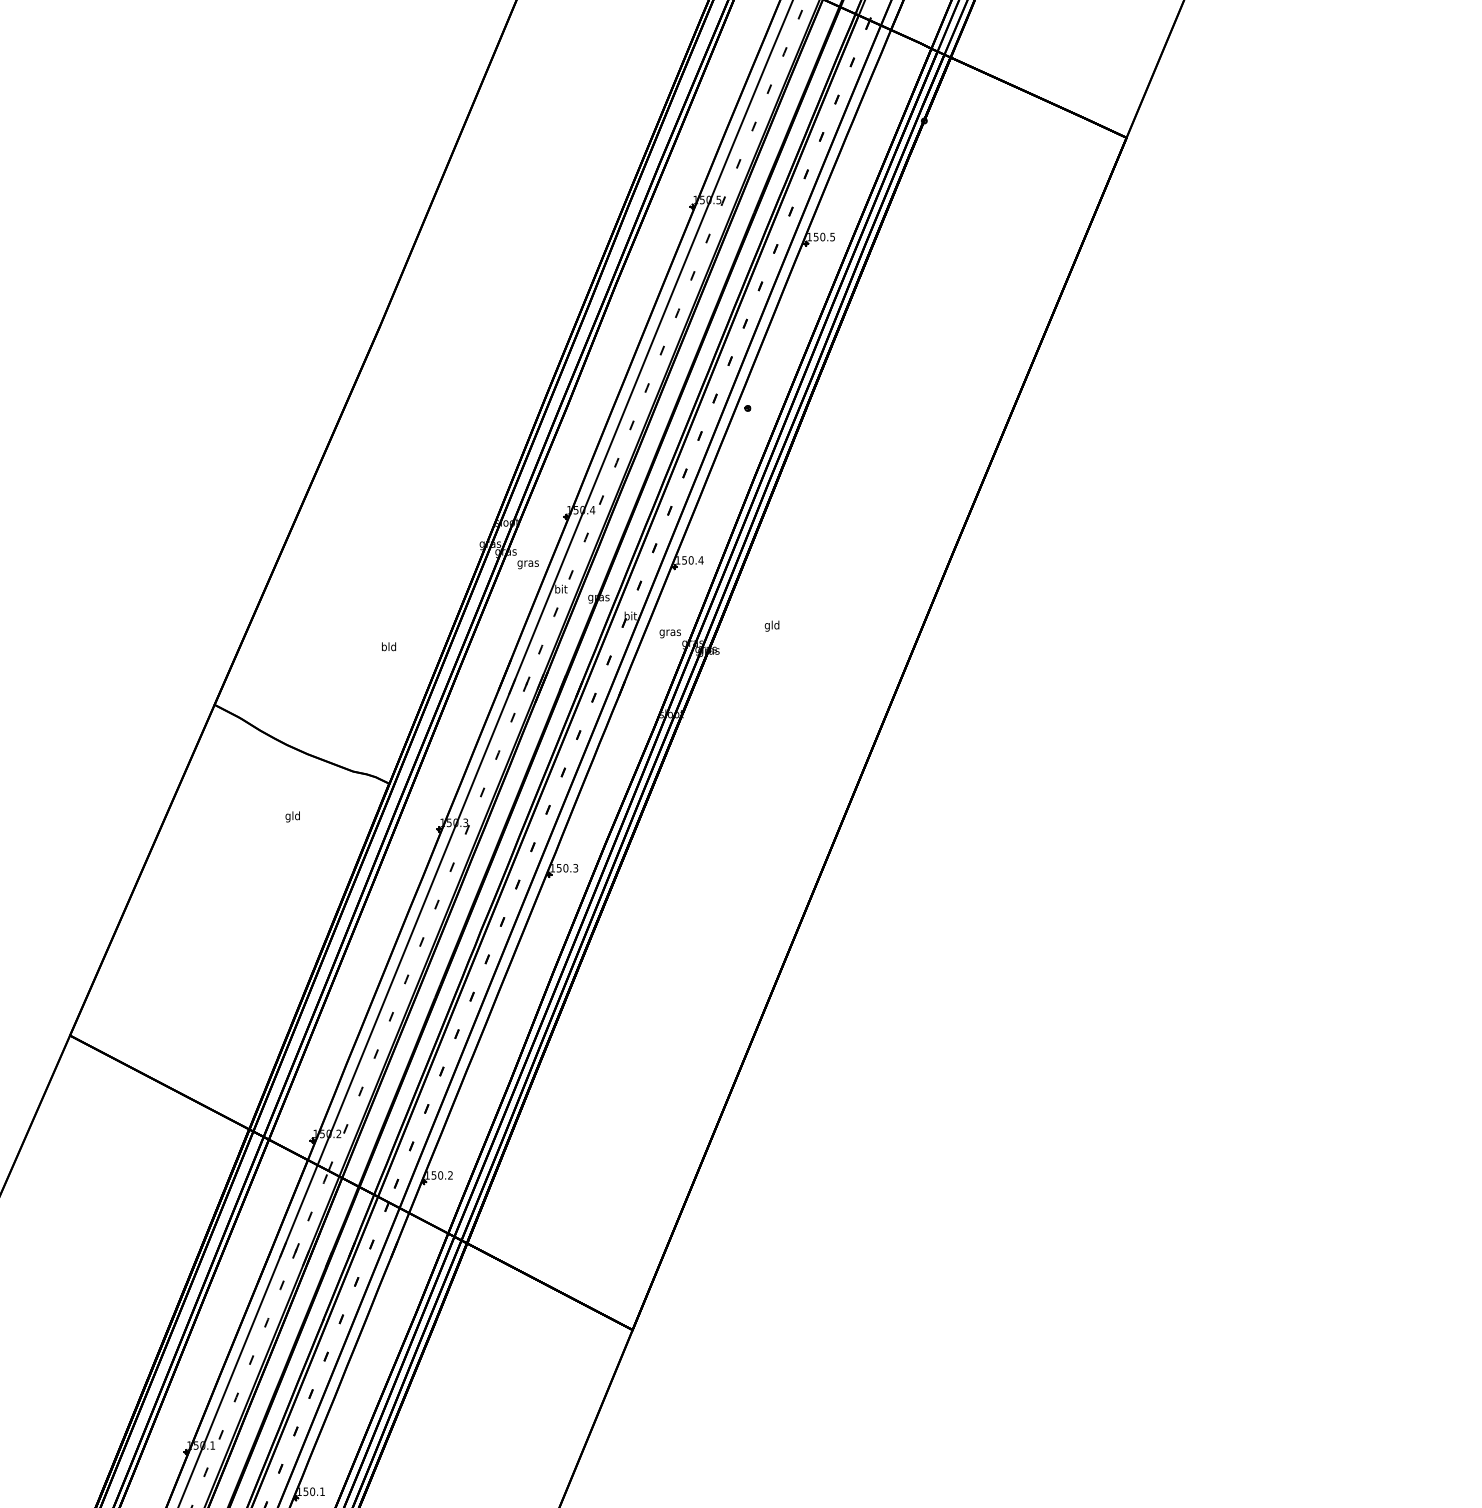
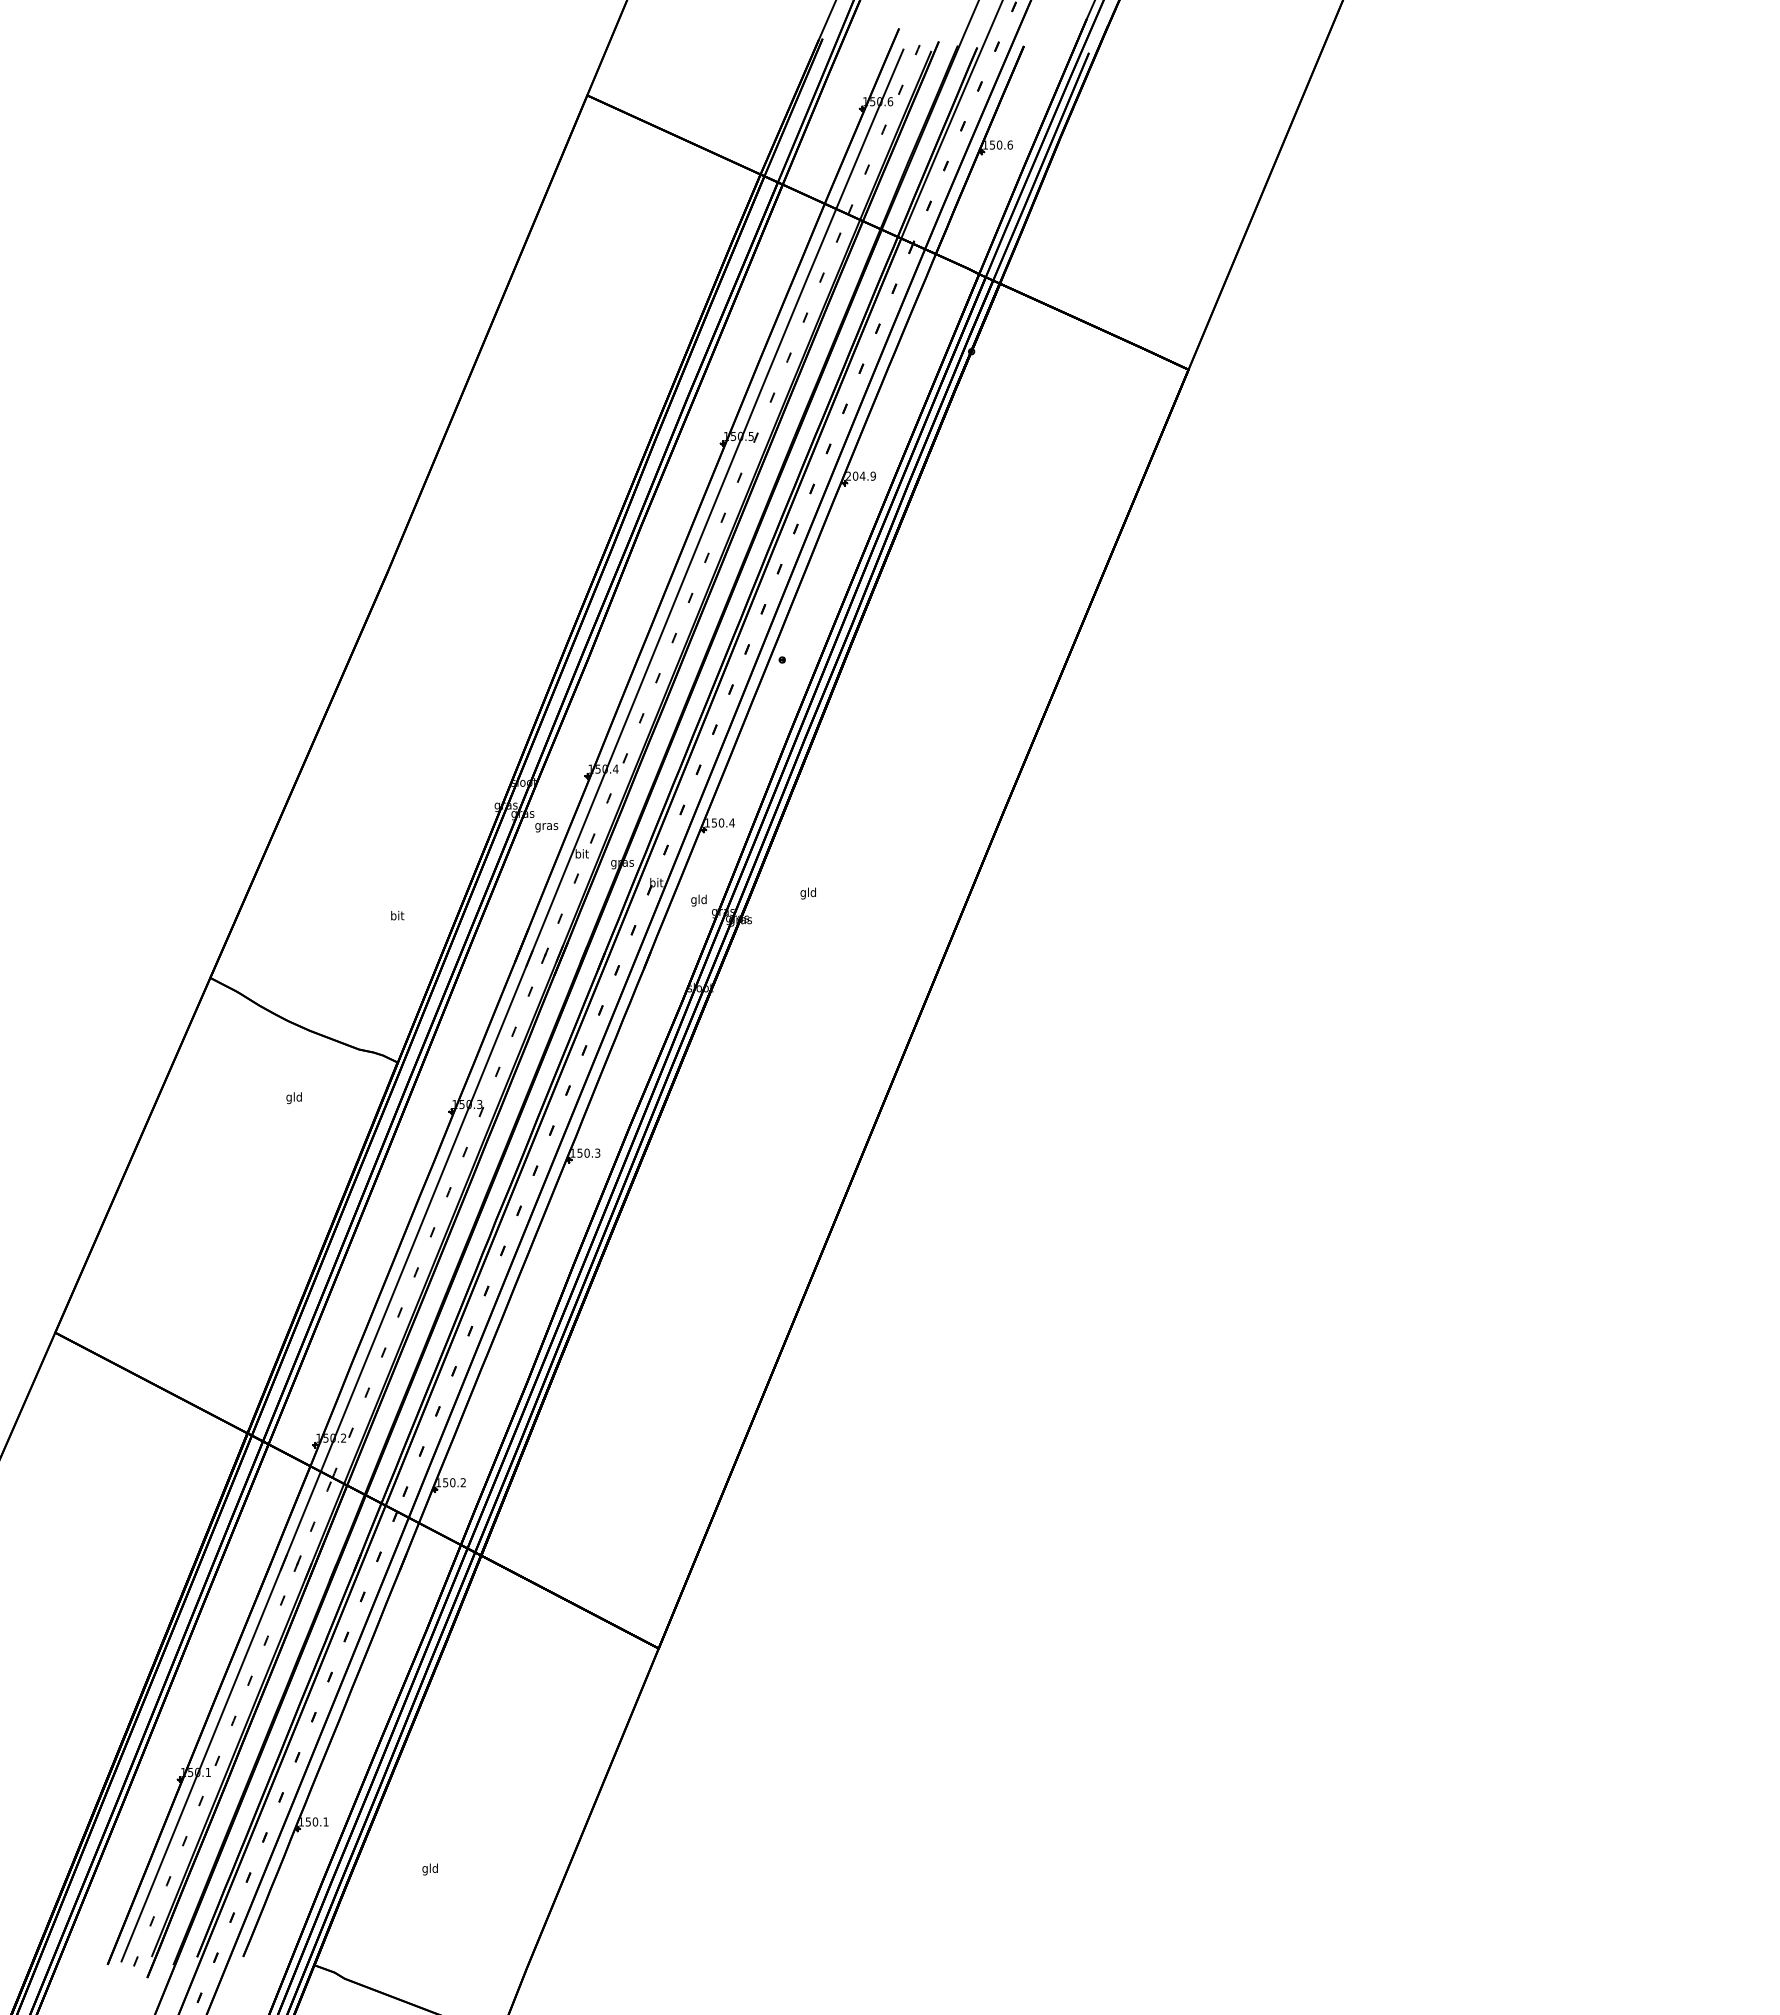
text: (820, 236) -> (860, 475), 150.5 -> 204.9
text: (669, 632) -> (698, 900), gras -> gld
text: (388, 646) -> (396, 915), bld -> bit

